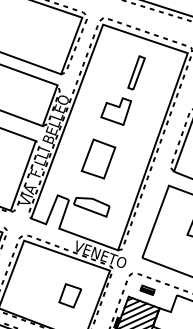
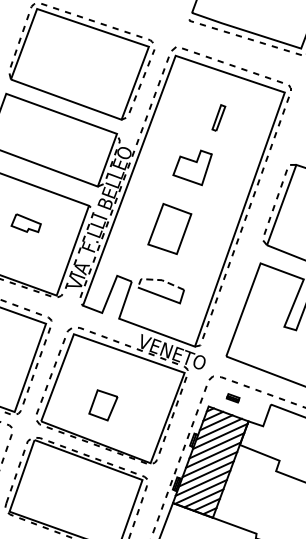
part: (136, 72) -> (218, 117), size x0.6
line: (90, 199) -> (159, 280), solid -> dashed
part: (147, 290) -> (233, 398), size x0.7
part: (70, 295) -> (103, 405), moved

